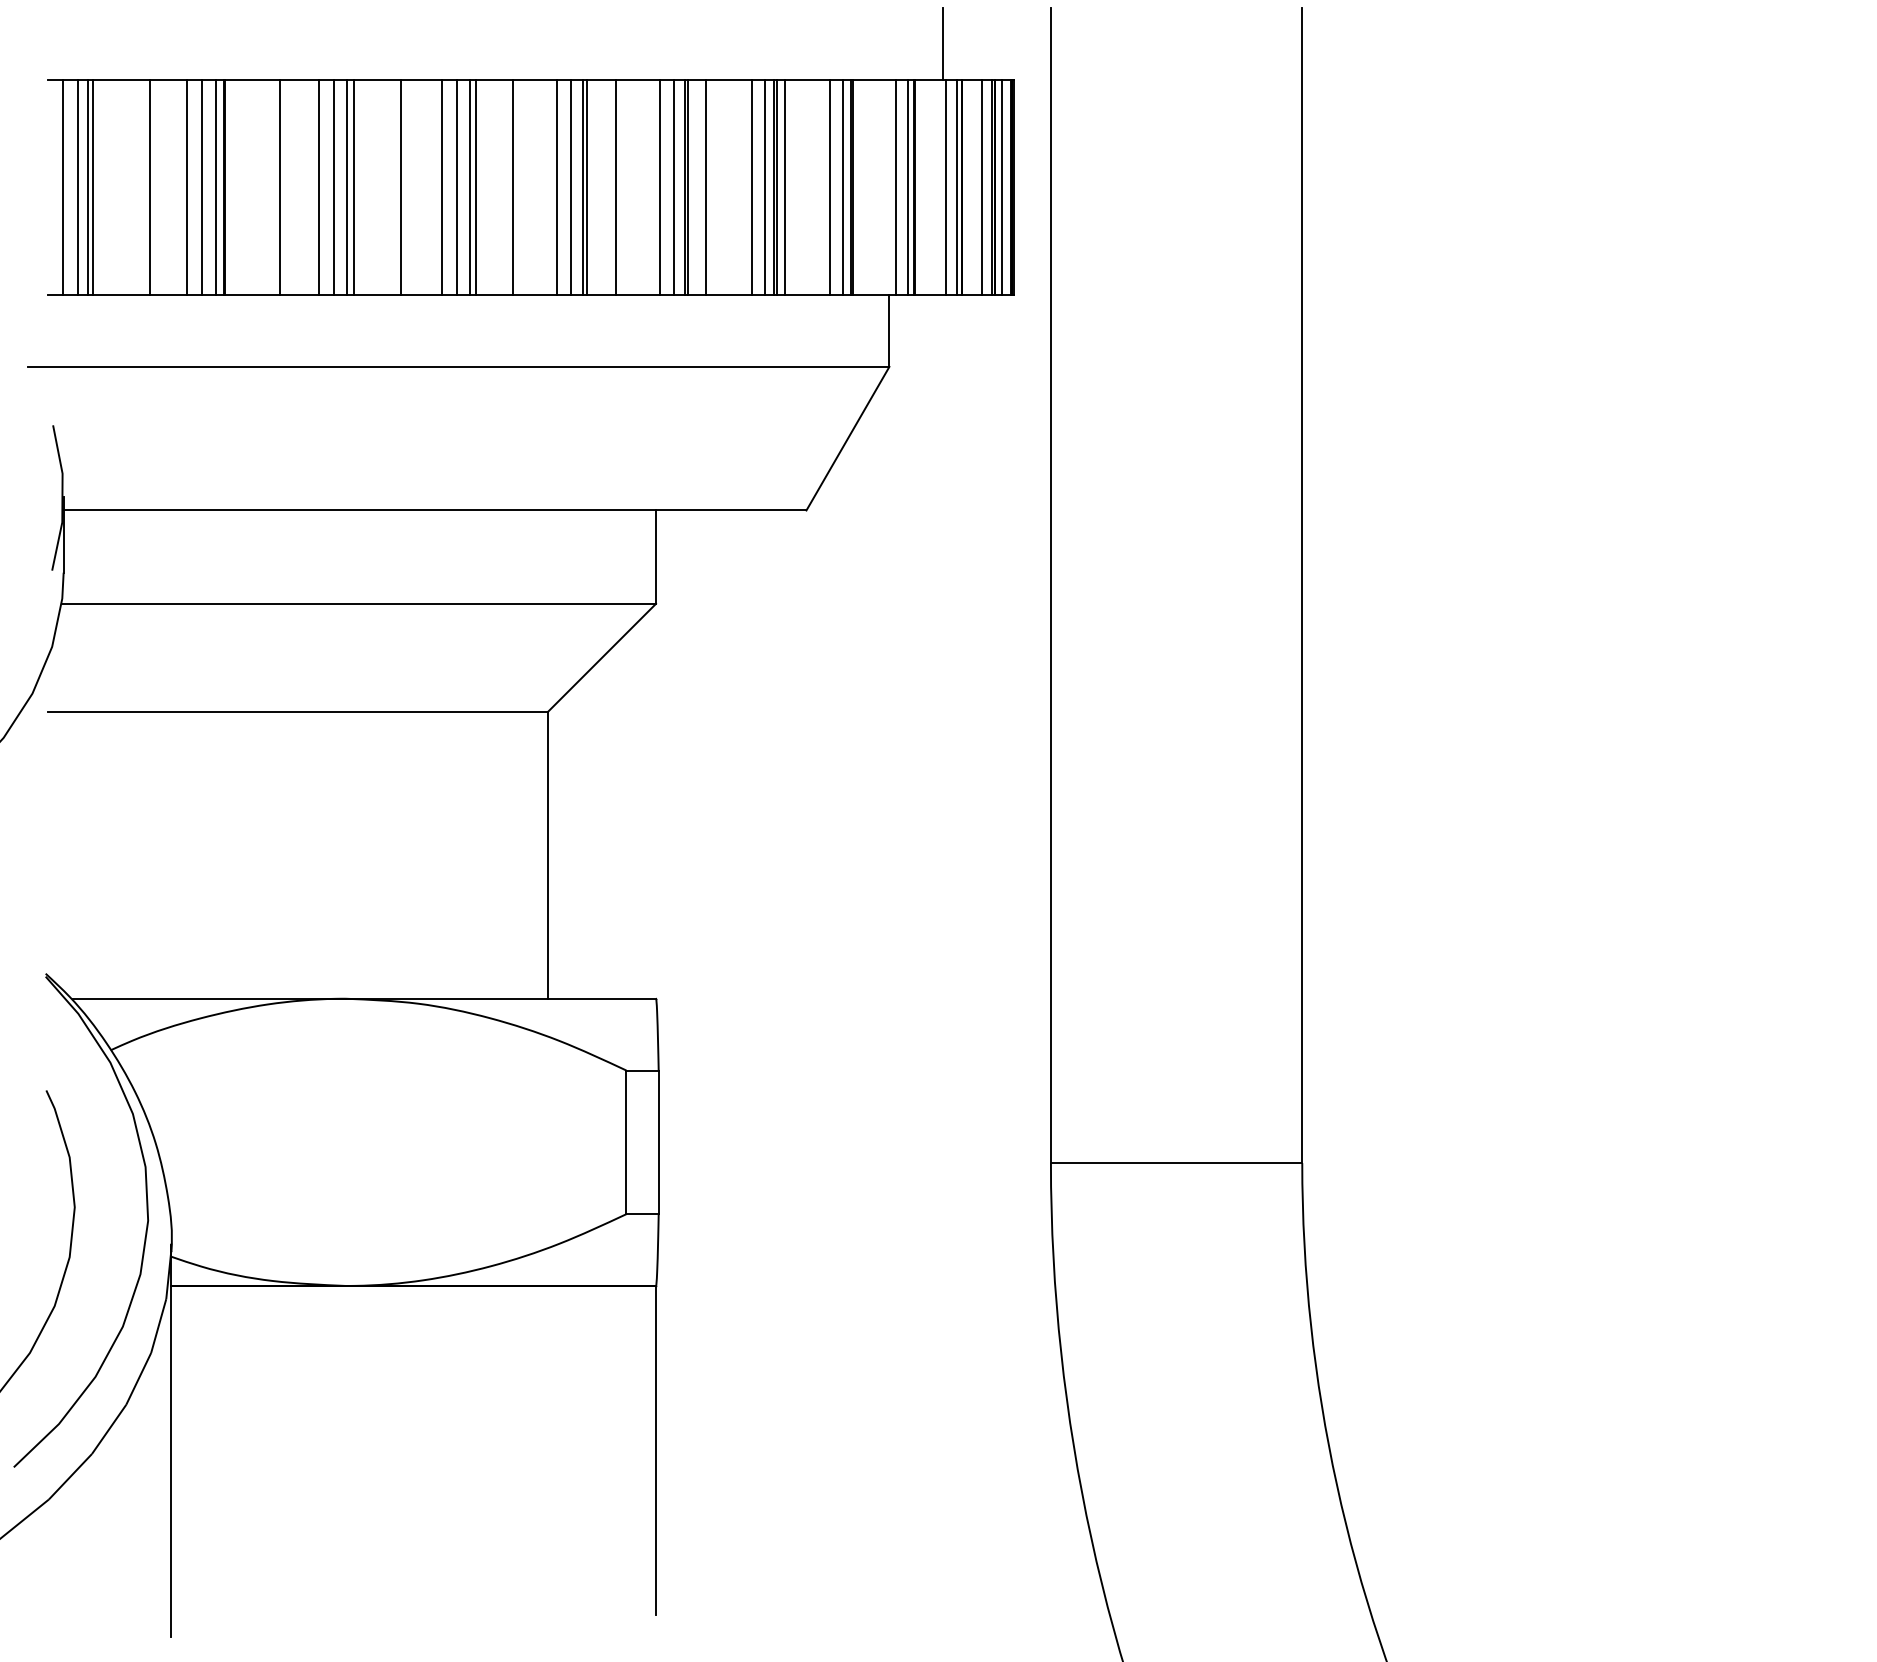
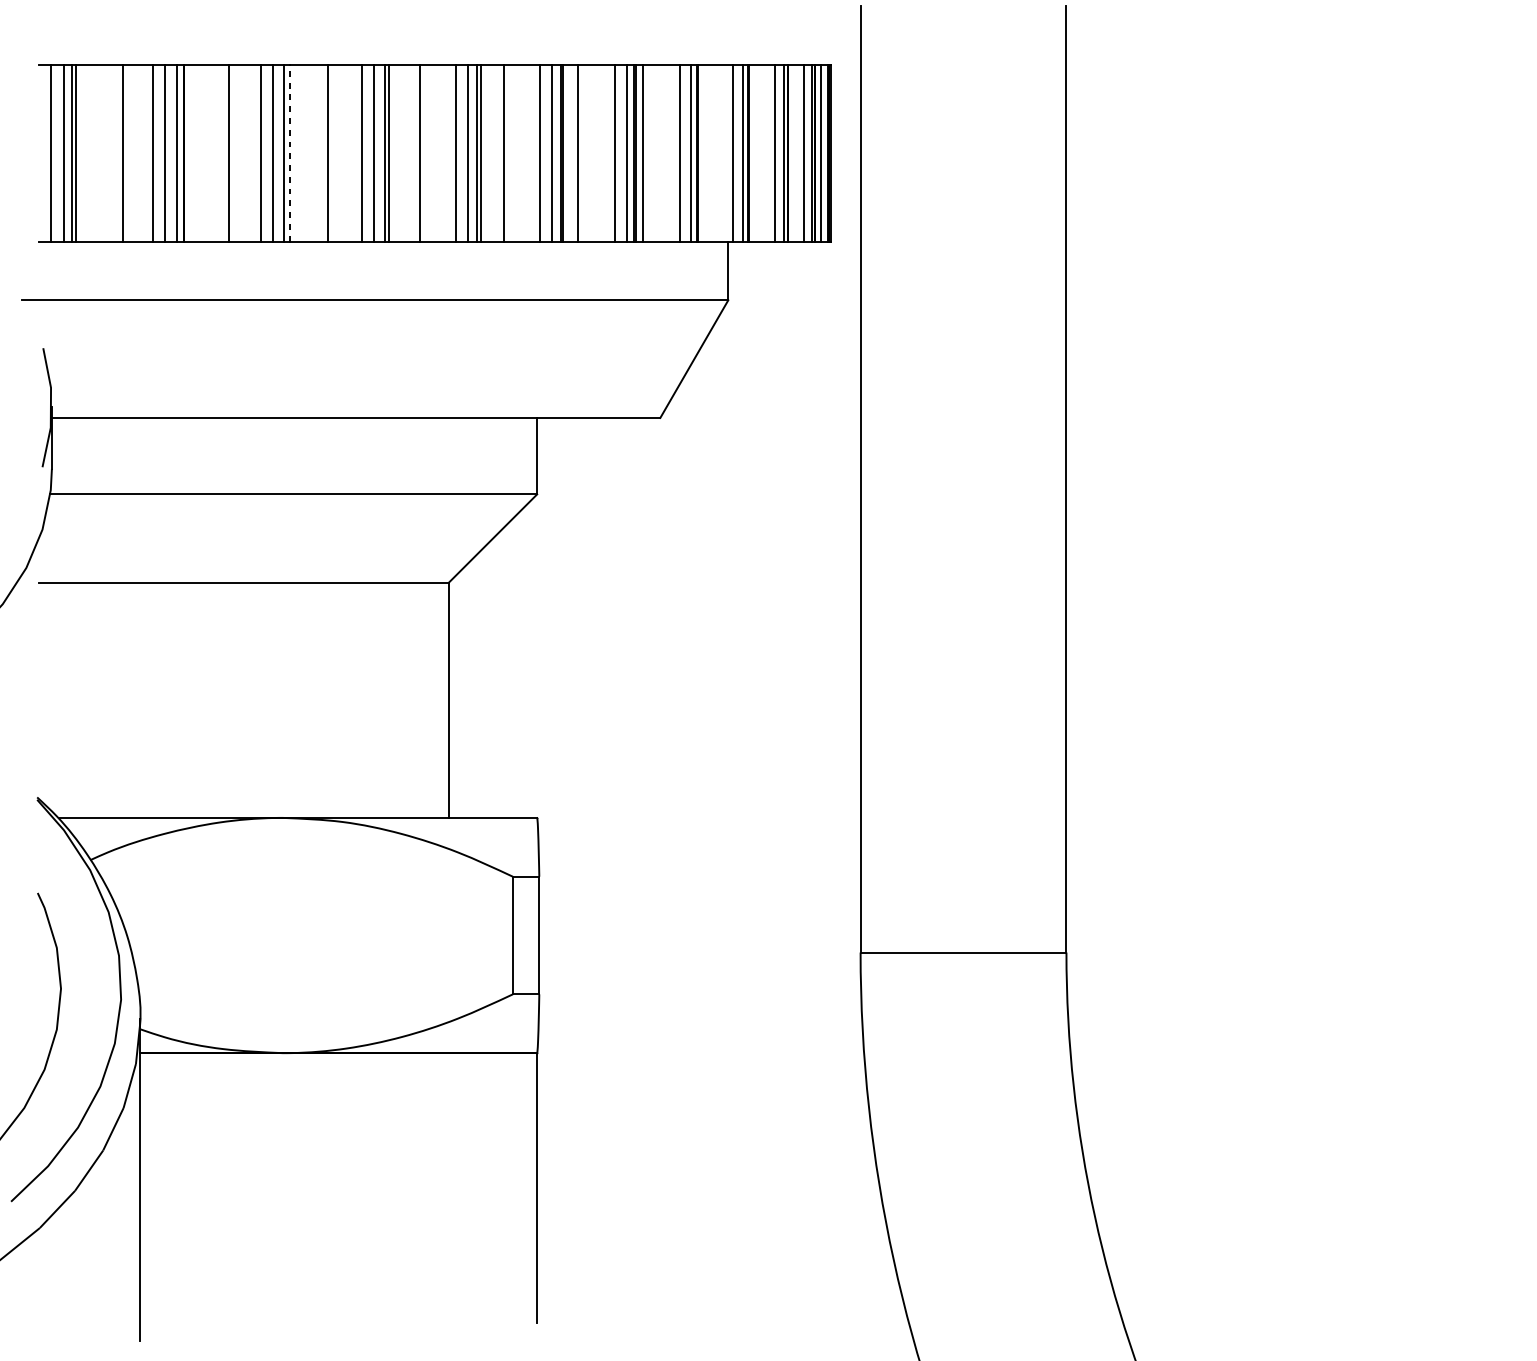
line: (943, 43) -> (772, 35), removed
line: (354, 187) -> (290, 153), solid -> dashed

